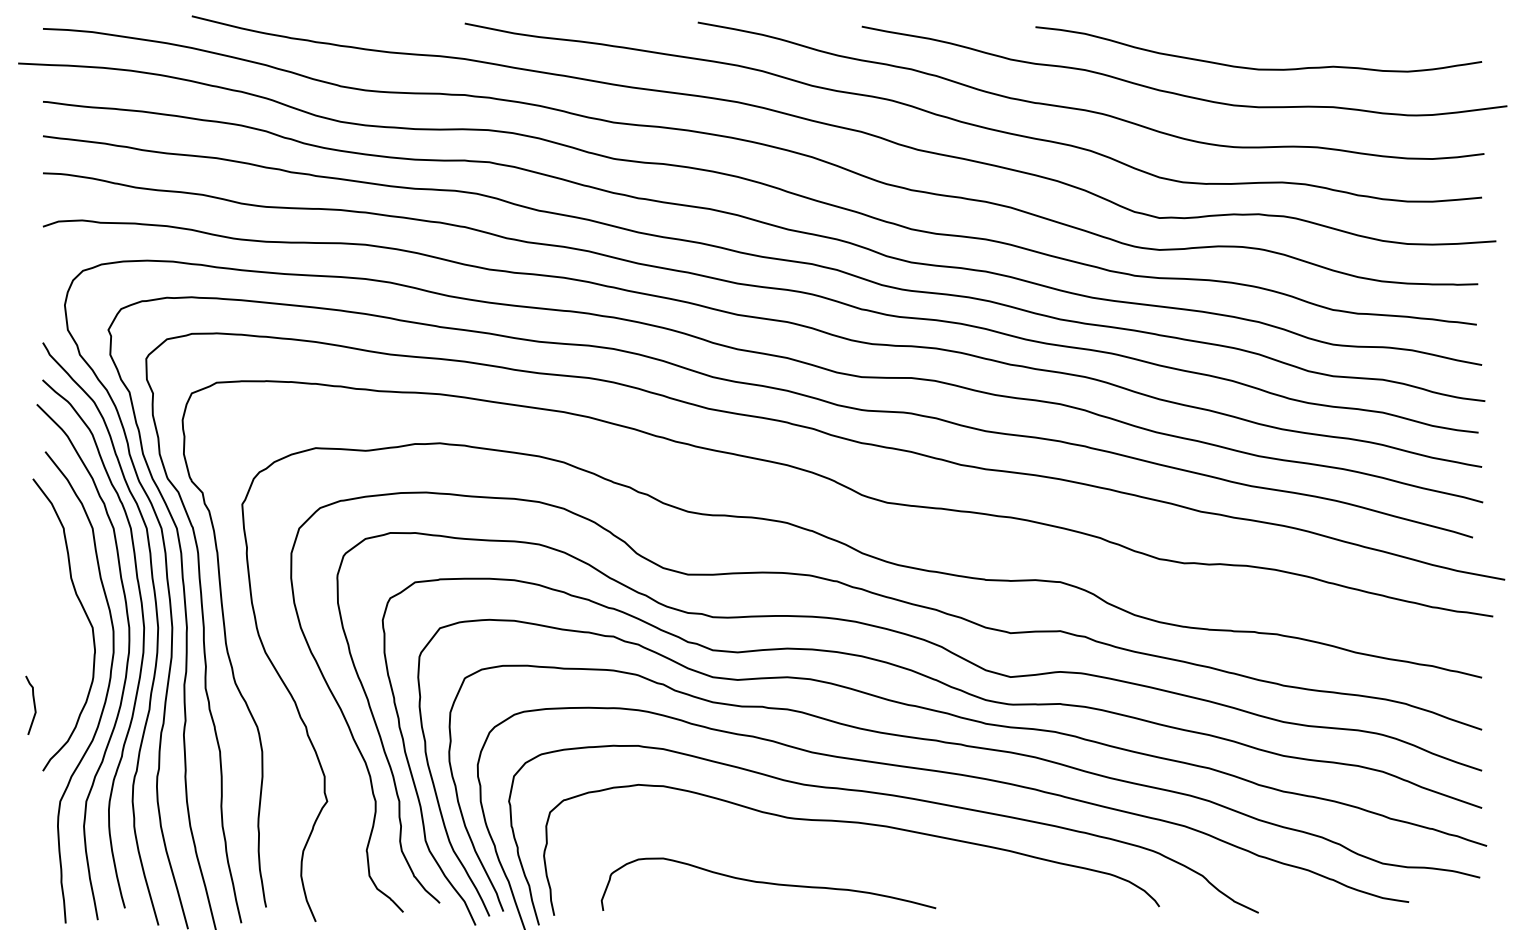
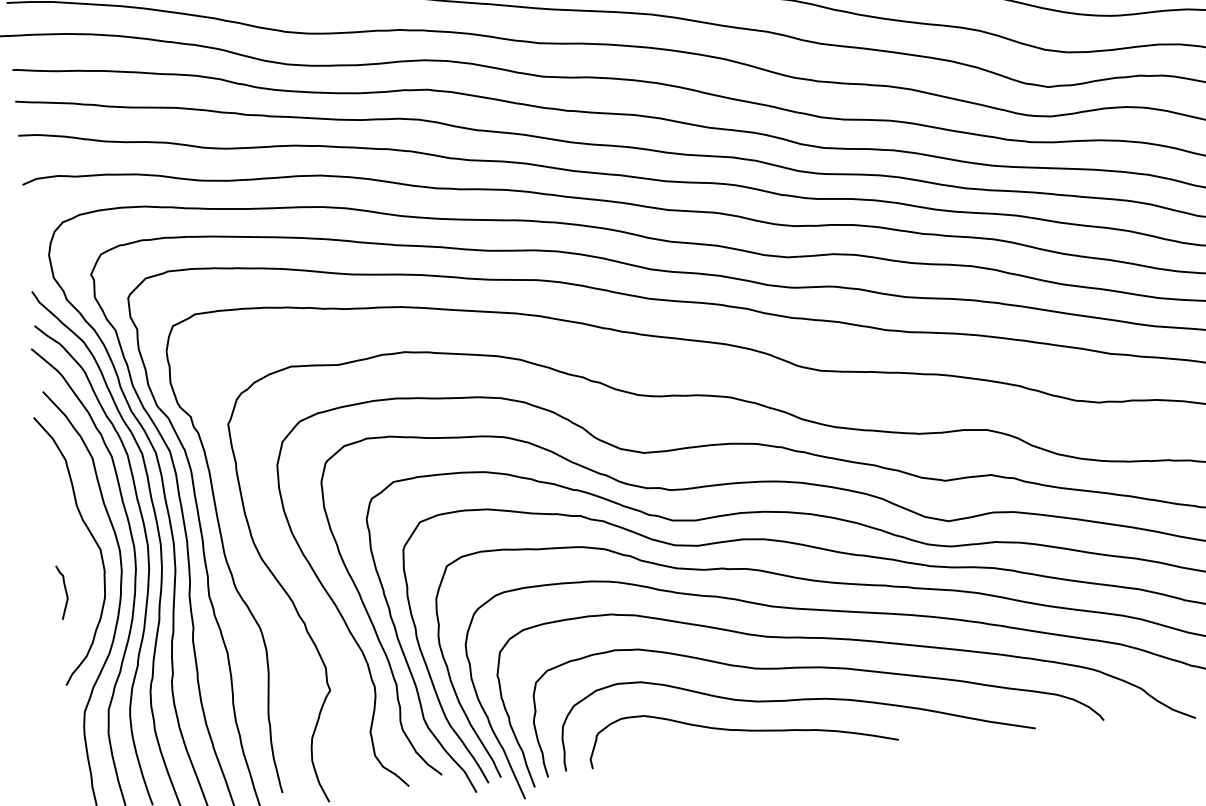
curve: (33, 704) -> (65, 591), moved
curve: (828, 856) -> (795, 700), added

